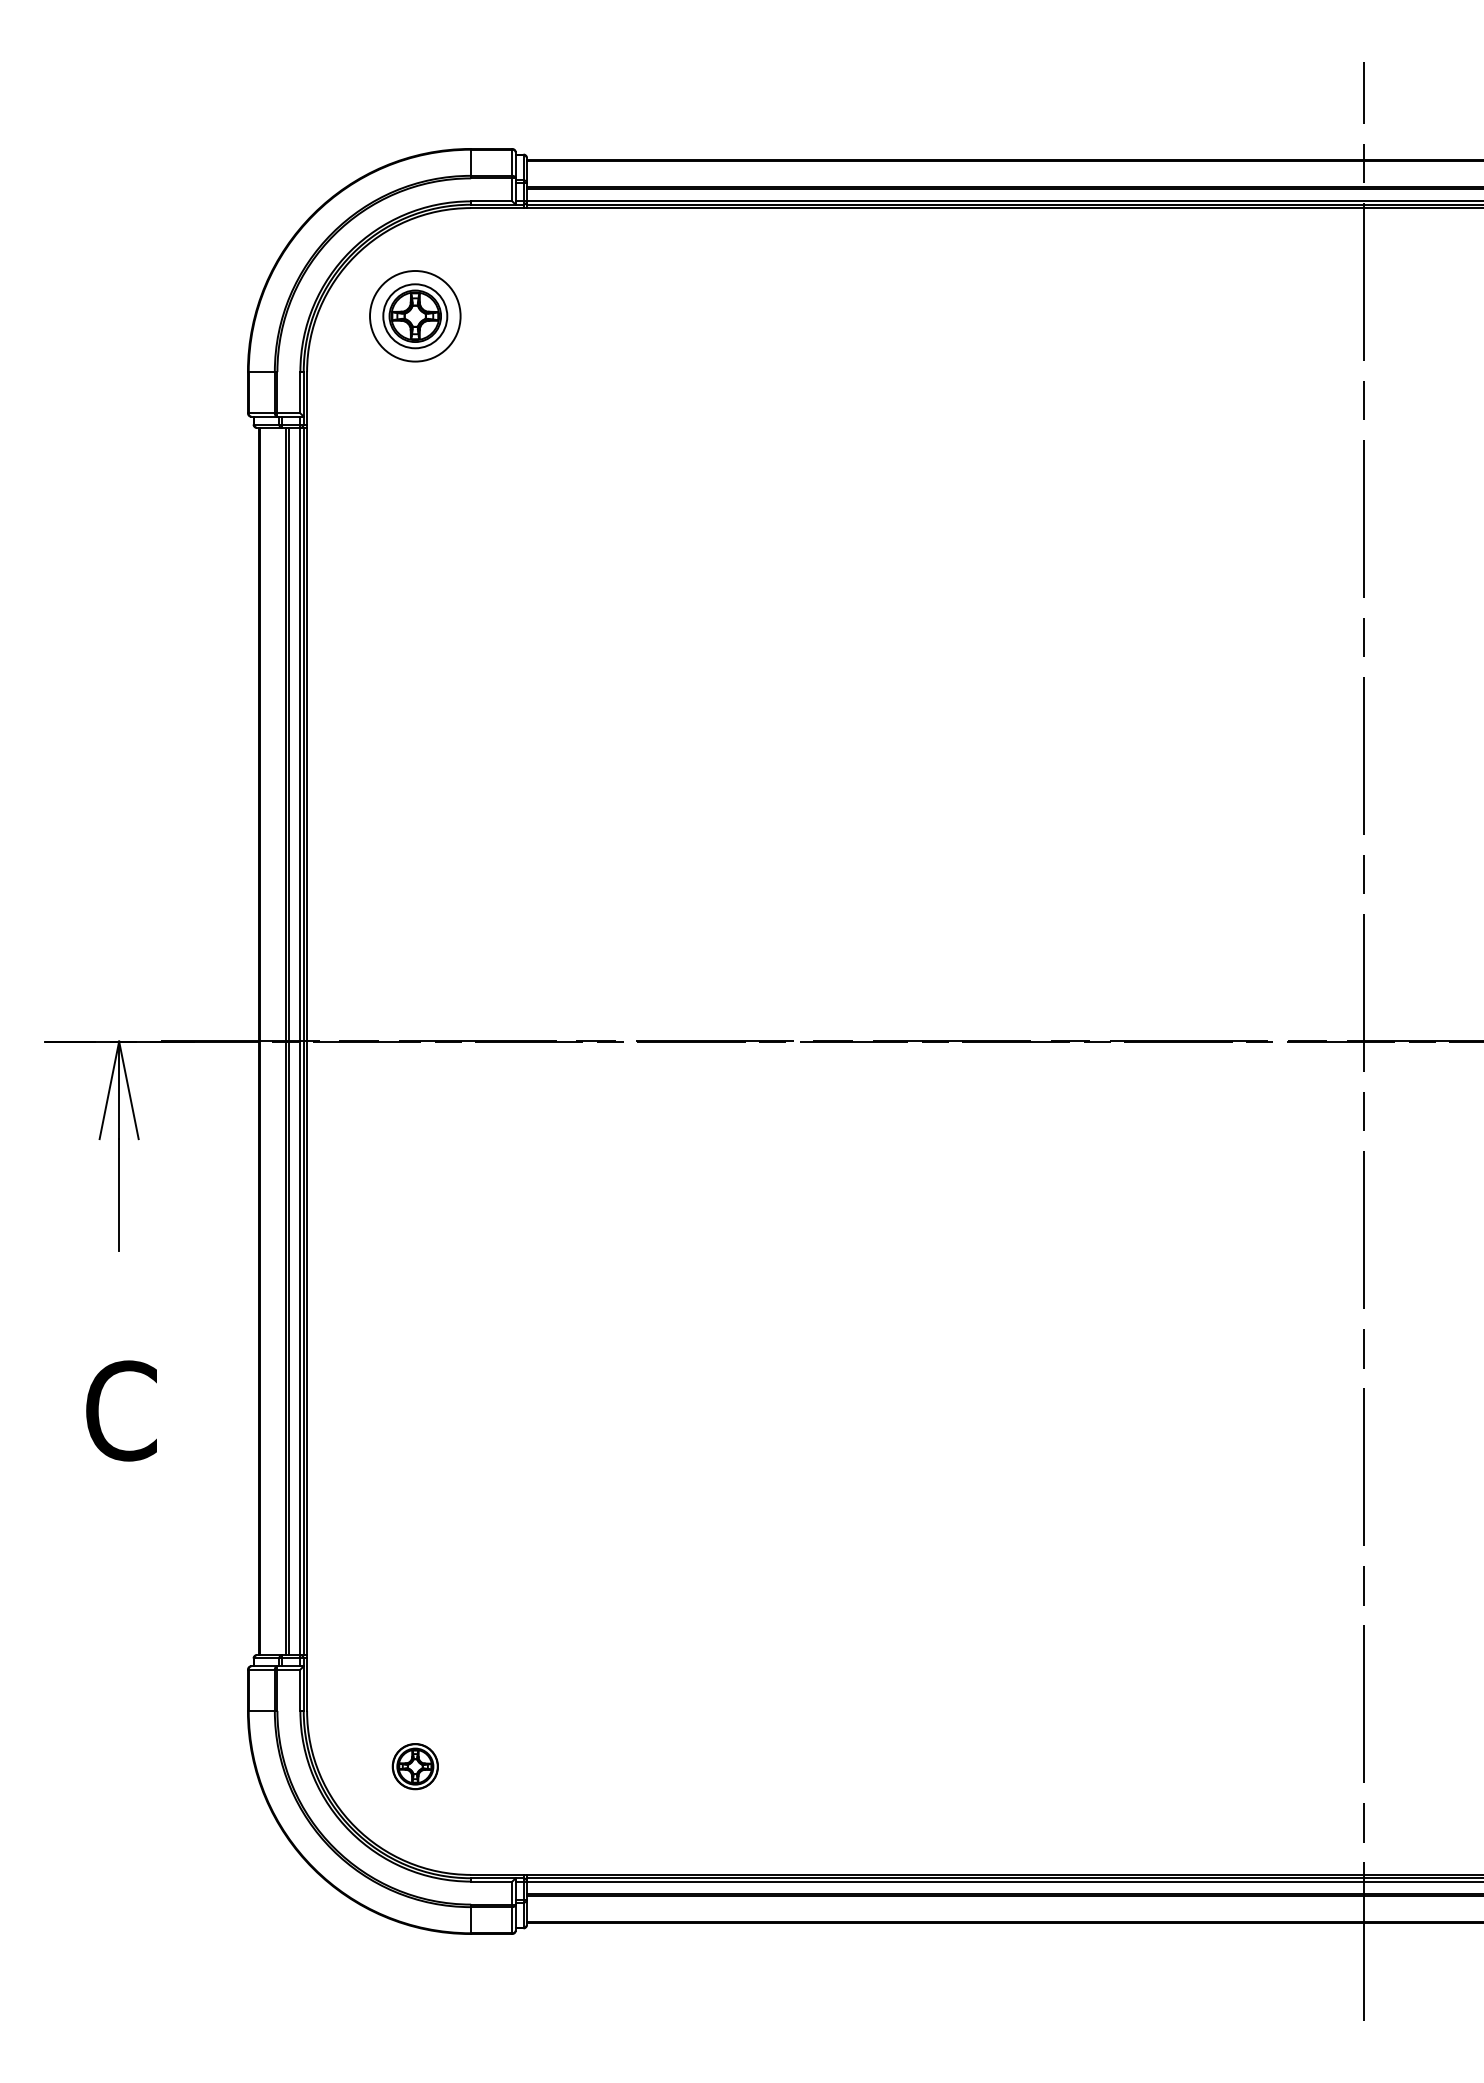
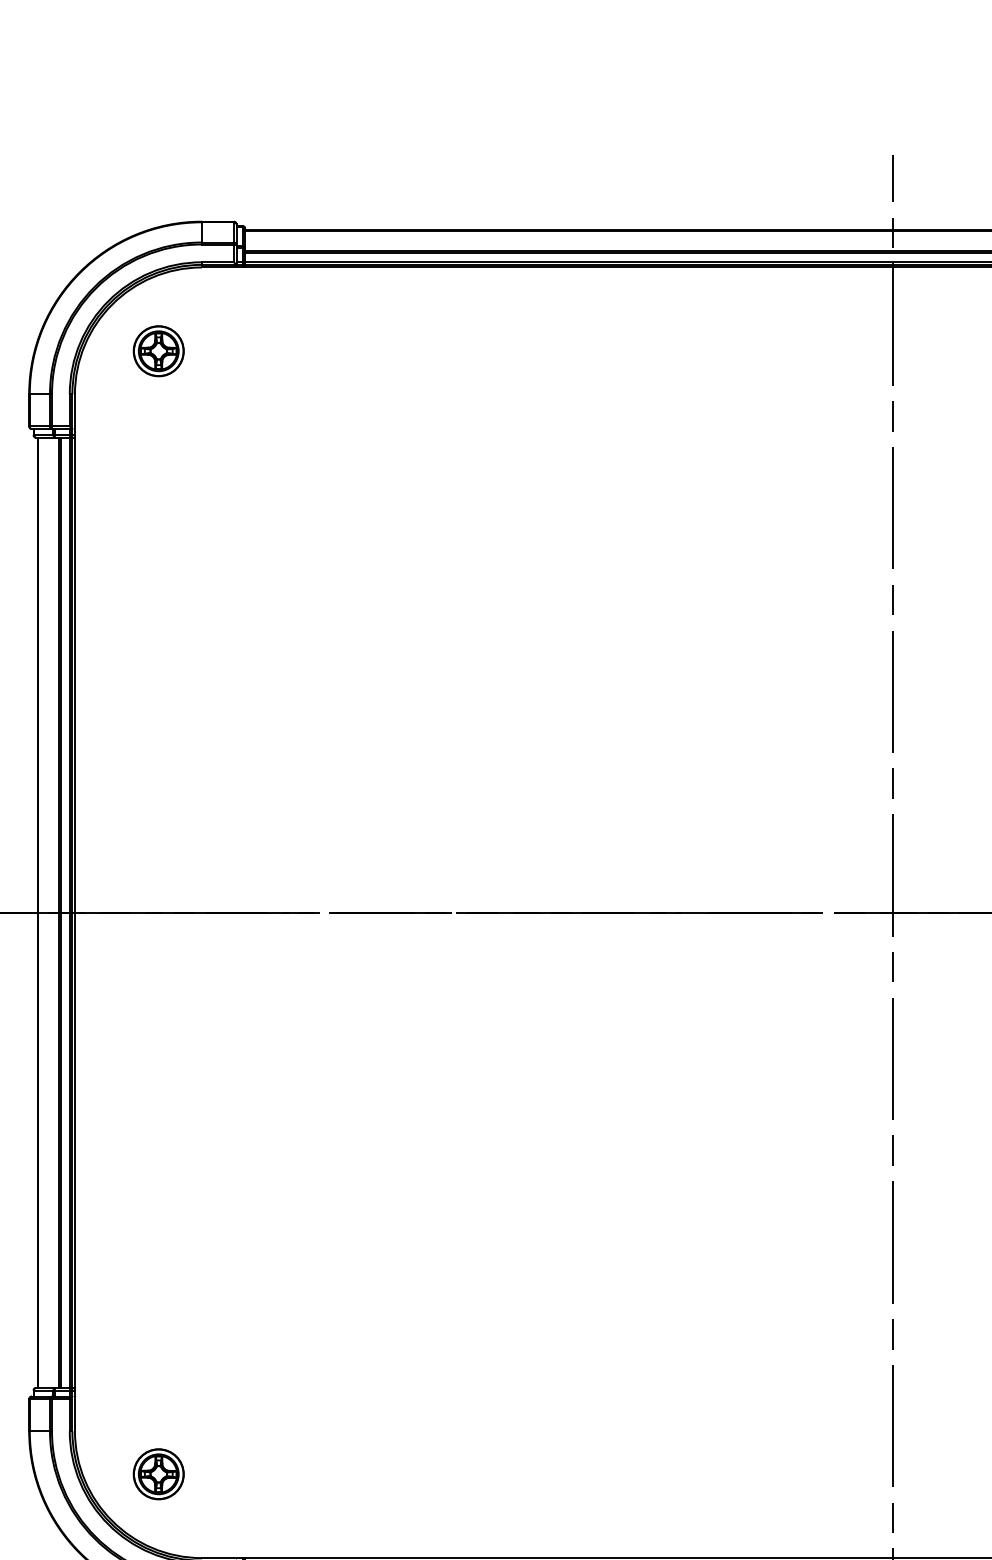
circle: (414, 315) -> (158, 350), size x0.71
part: (415, 1766) -> (158, 1474), size x1.43

